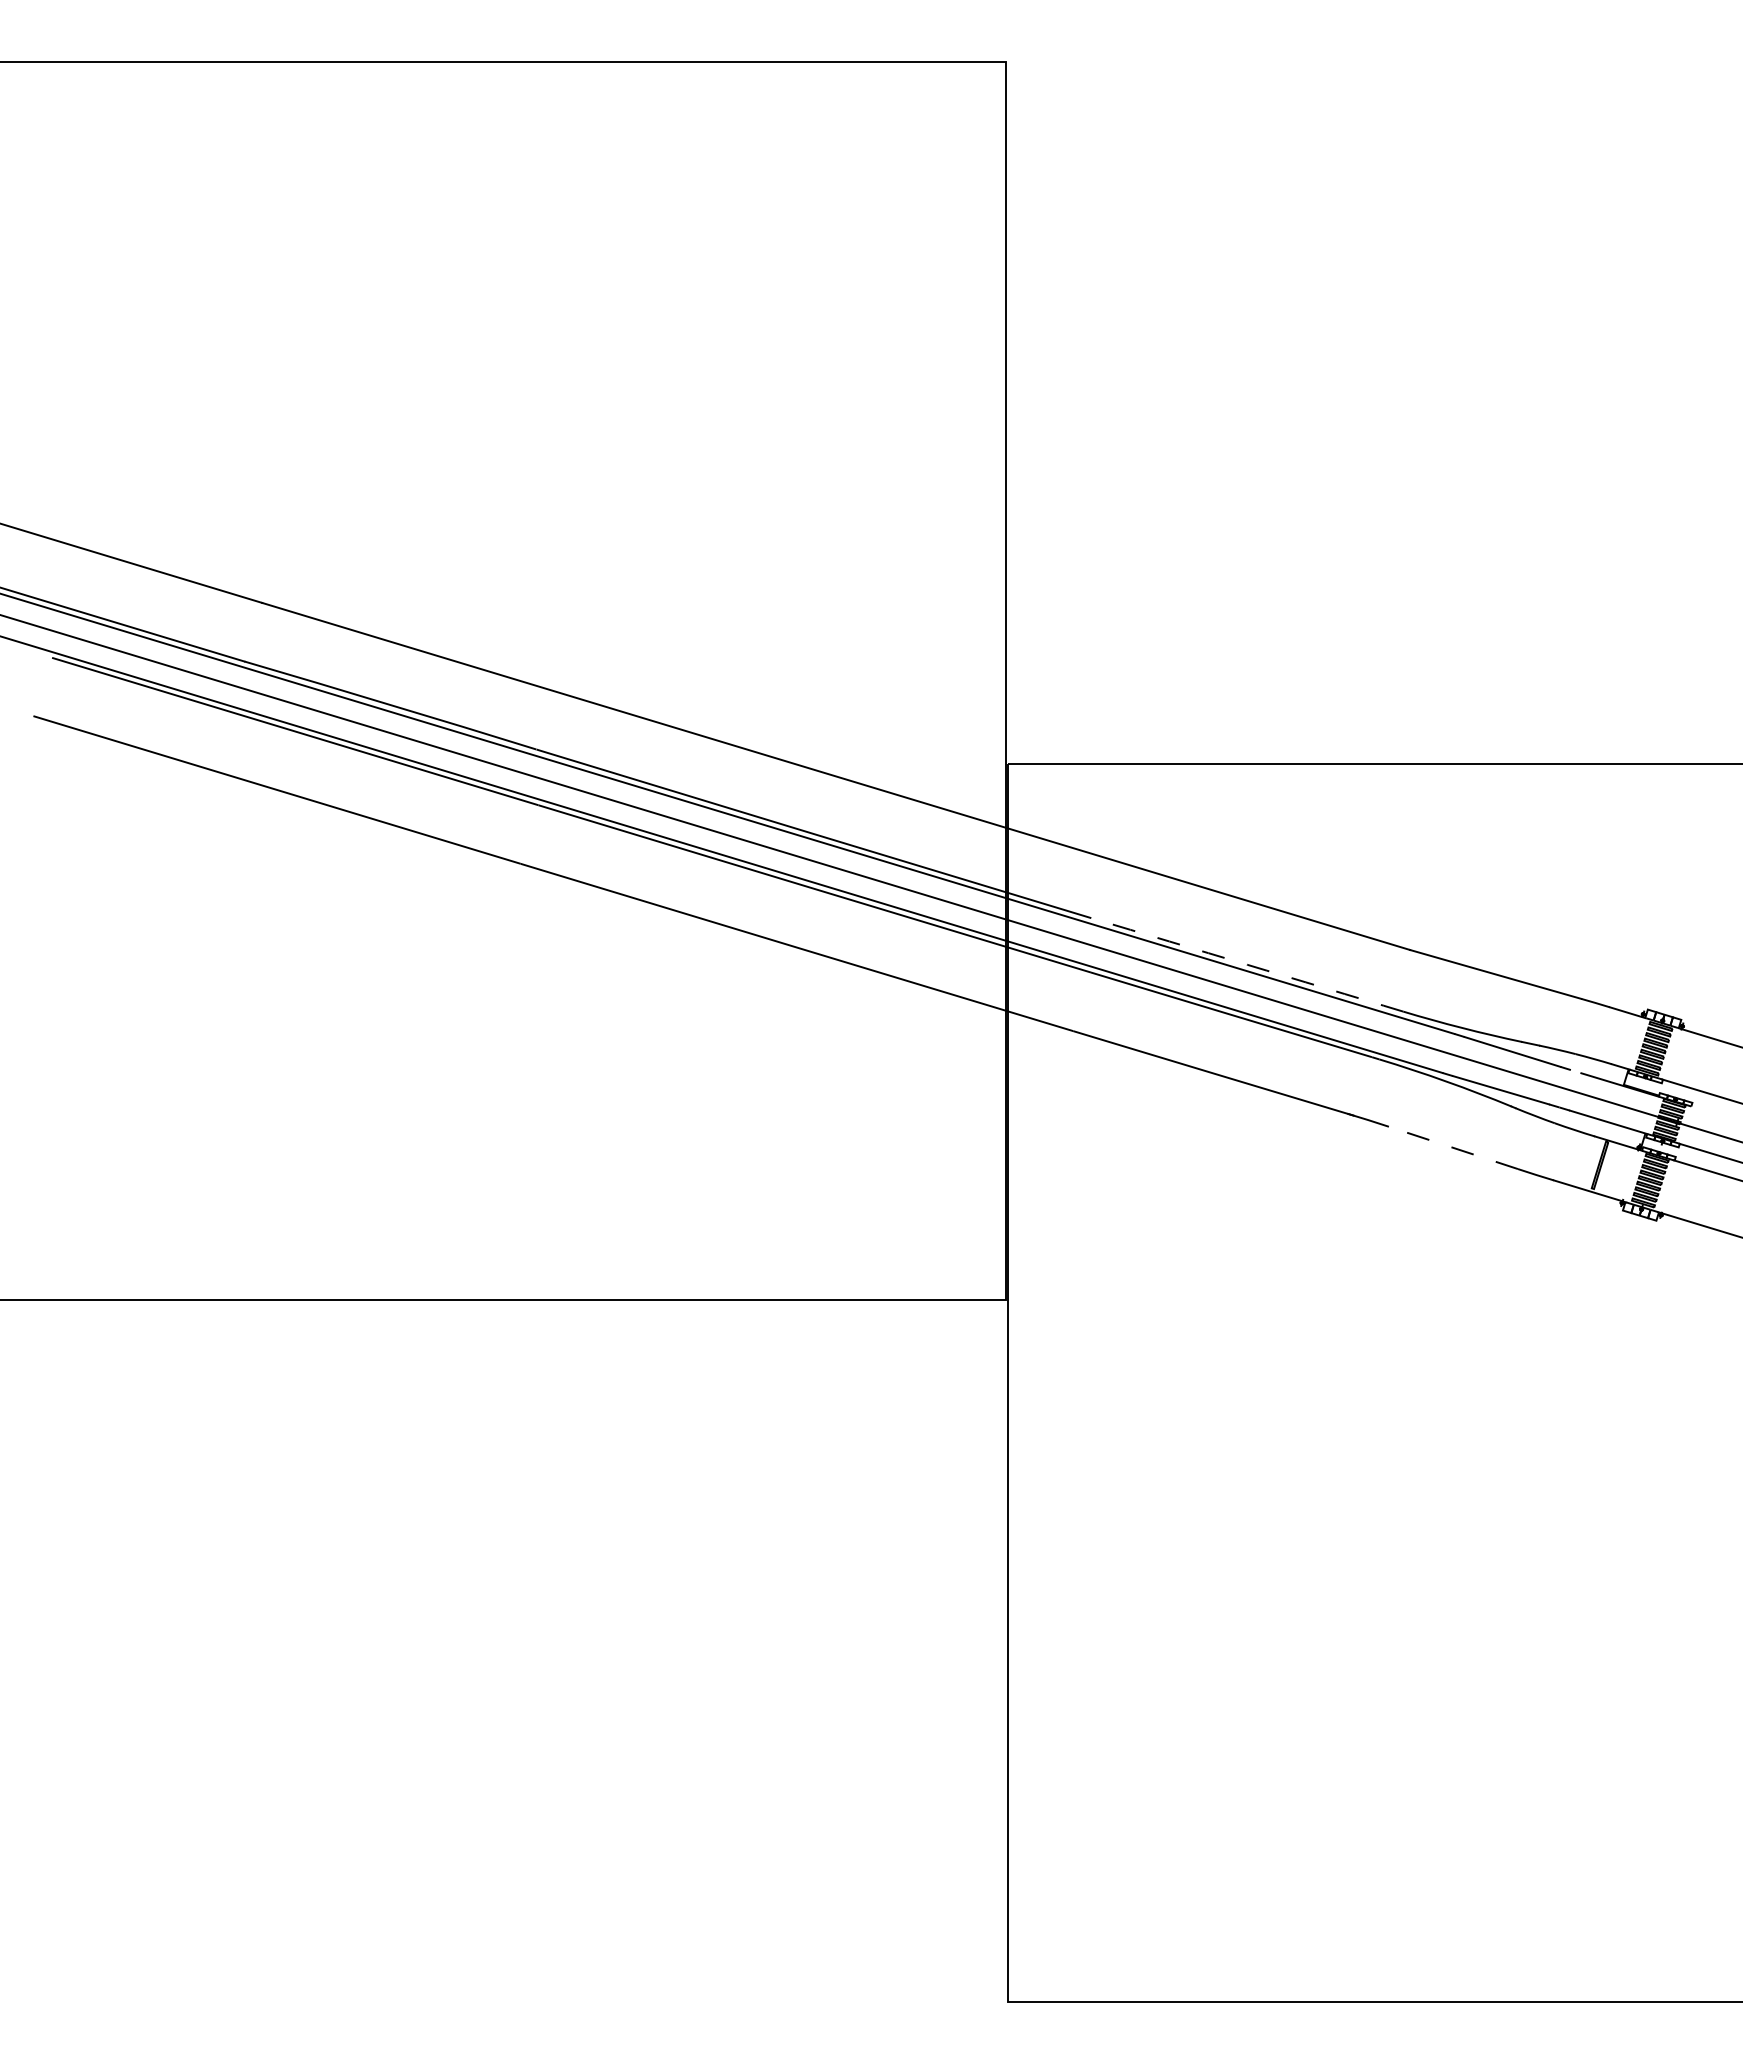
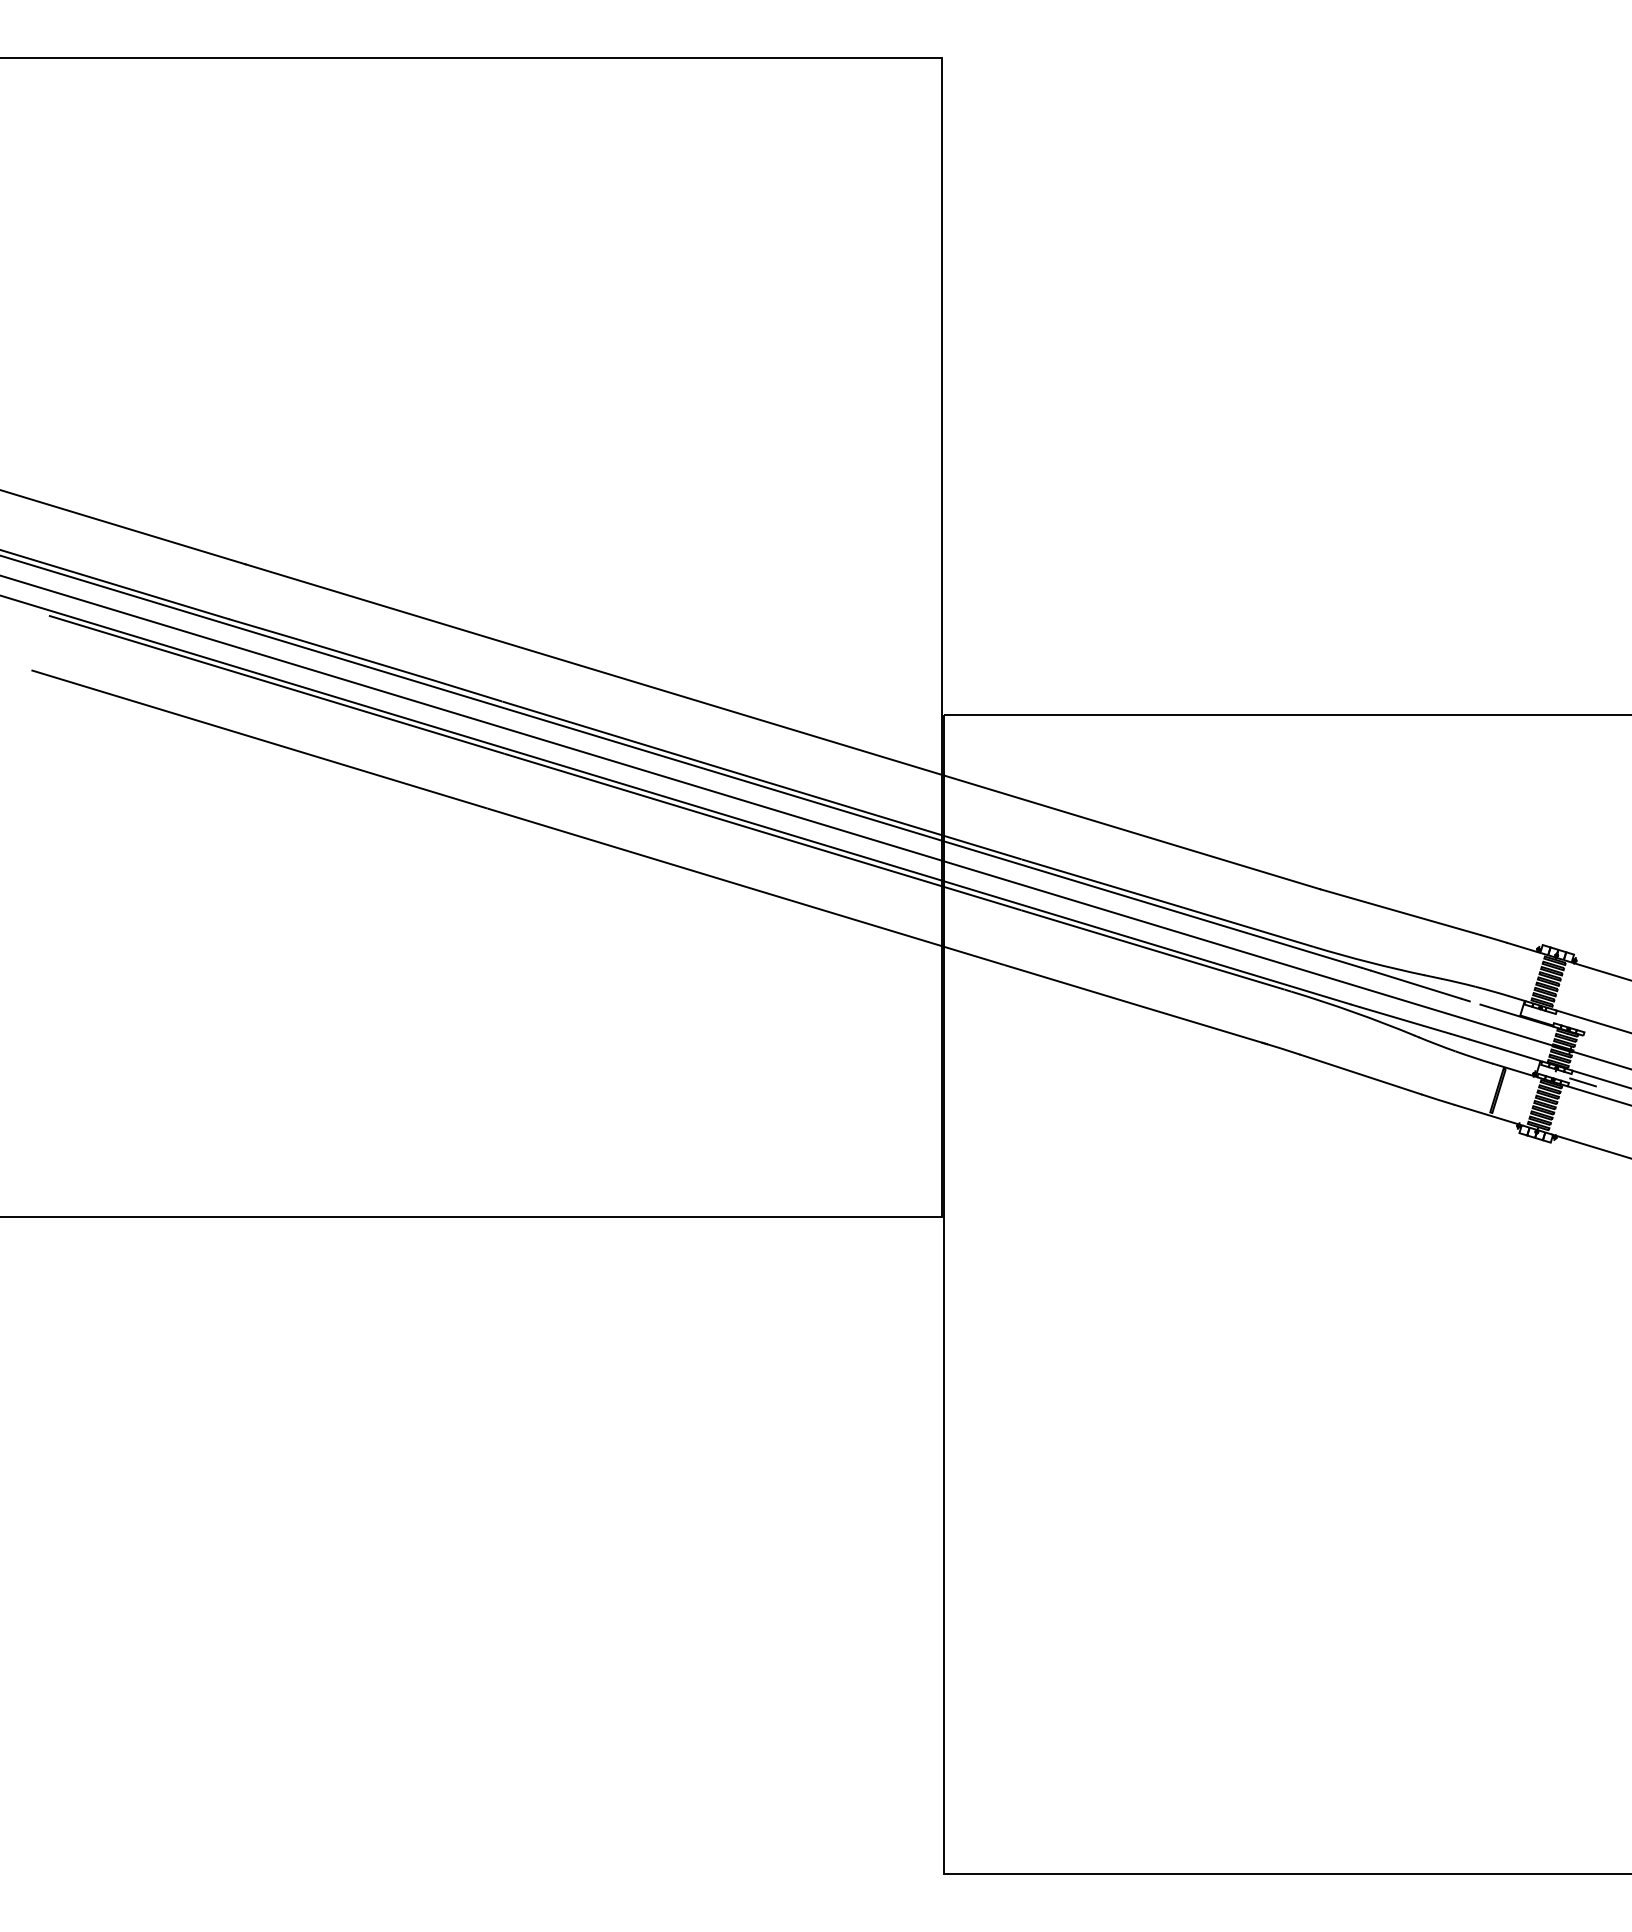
arc: (1247, 964) -> (1167, 902), dashed -> solid
line: (1453, 1147) -> (1360, 1074), dashed -> solid
line: (1690, 1156) -> (1582, 1082), added

